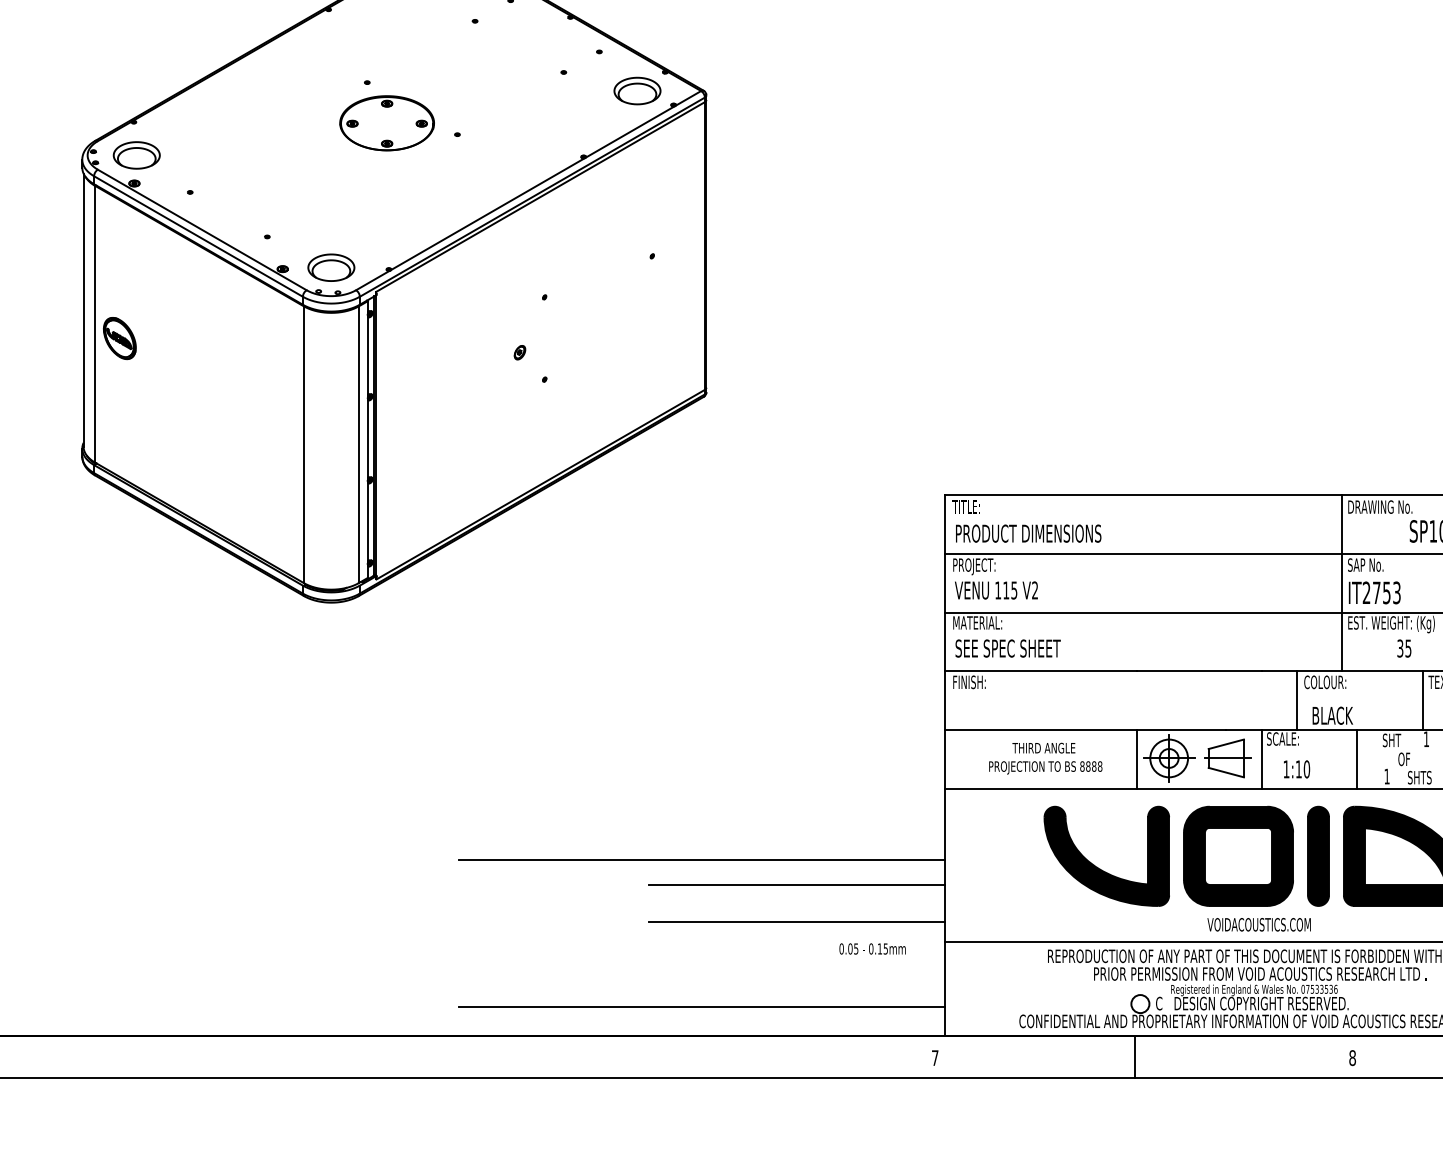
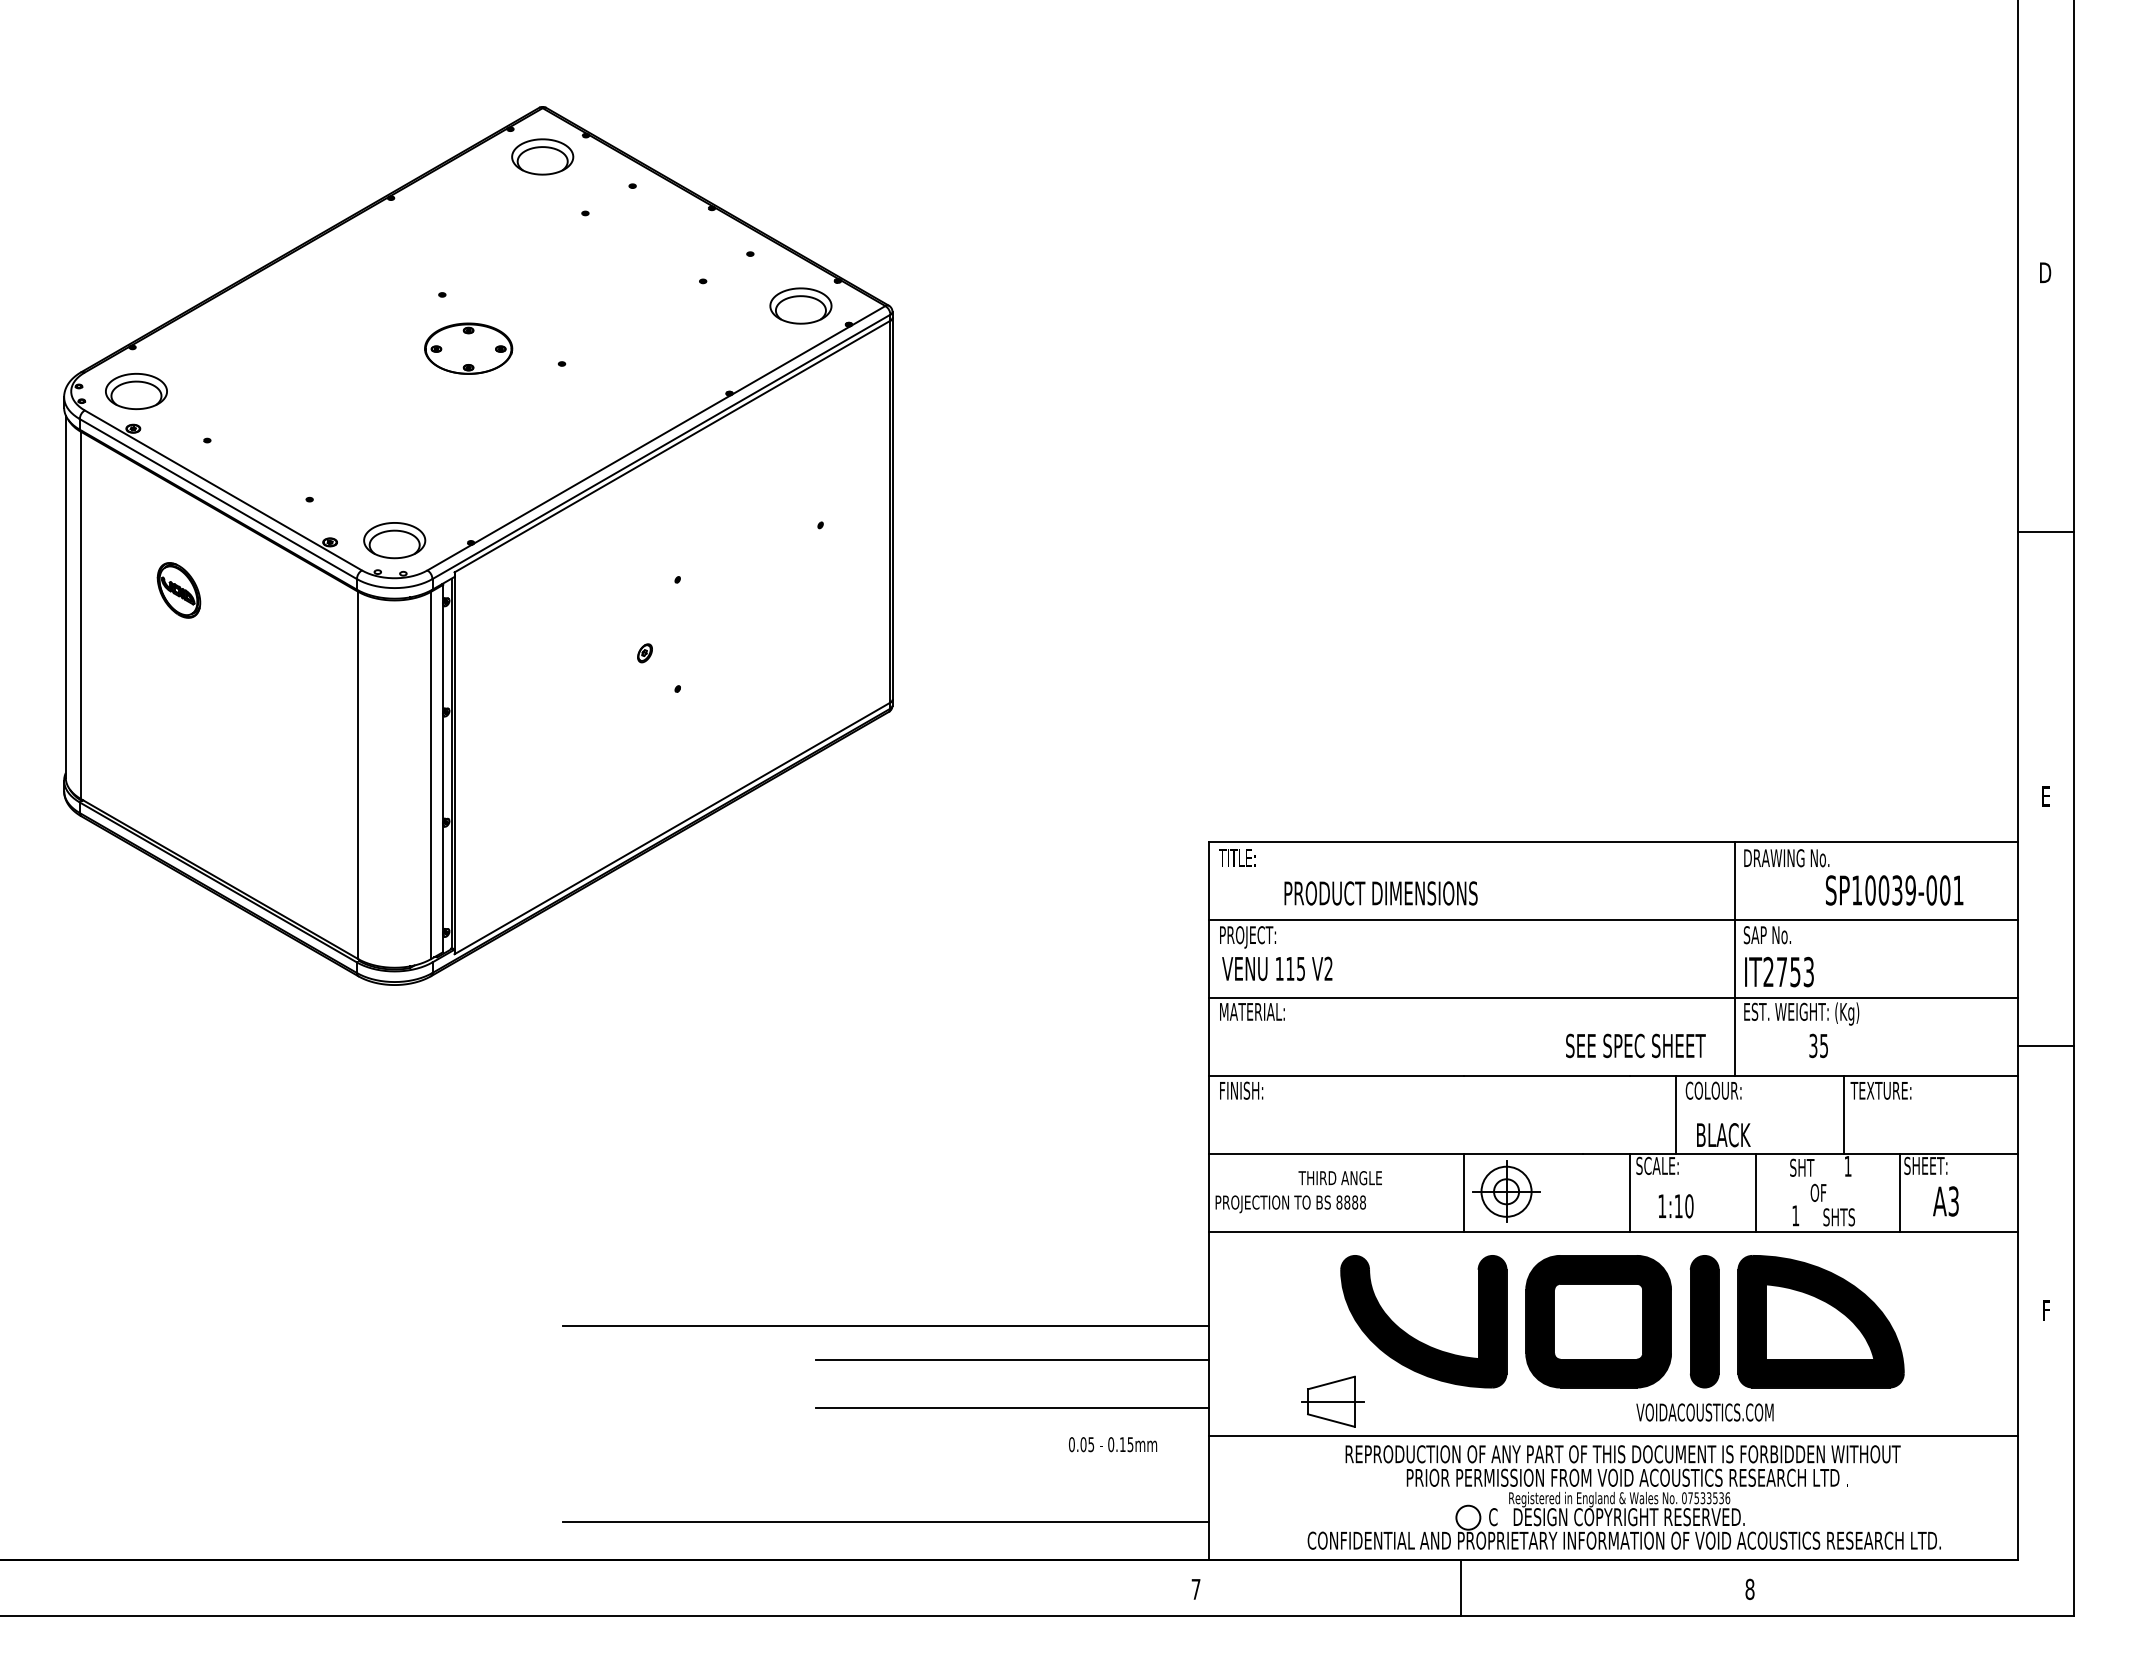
part: (386, 123) -> (468, 348), size x0.7
part: (119, 338) -> (178, 590), moved
text: (1028, 533) -> (1380, 893), moved
text: (1007, 648) -> (1635, 1045), moved
part: (1227, 758) -> (1332, 1401), moved
text: (1045, 768) -> (1290, 1204), moved
text: (1258, 924) -> (1704, 1412), moved

